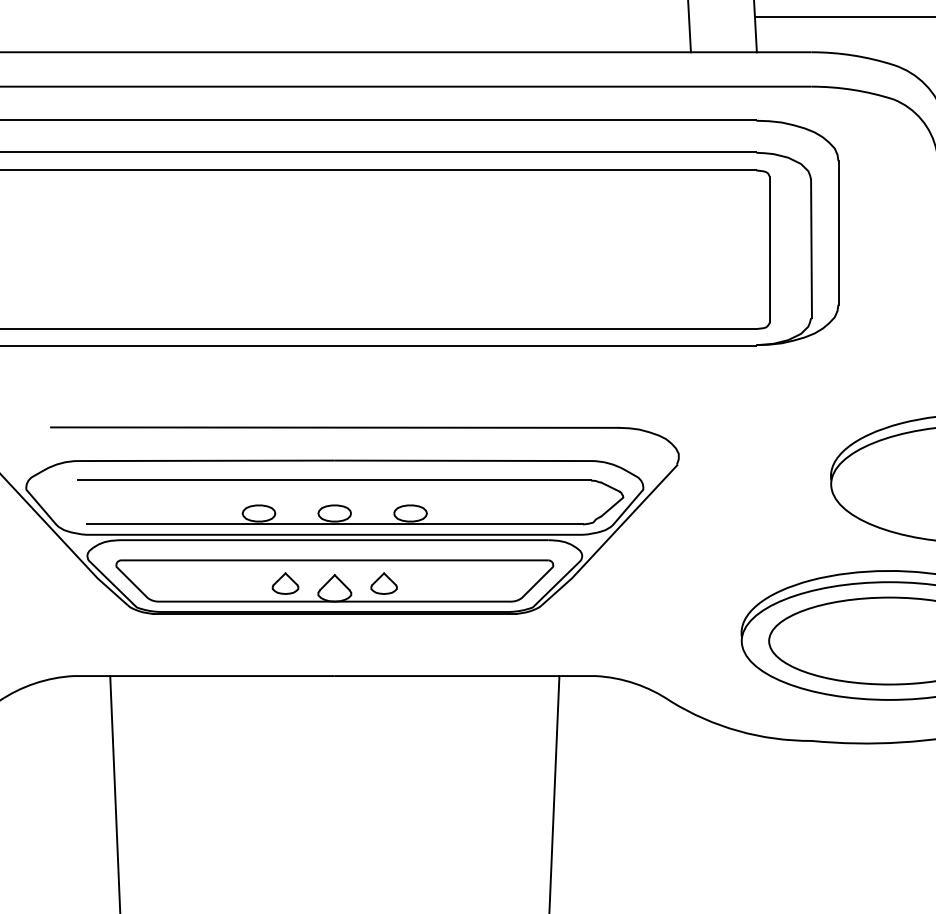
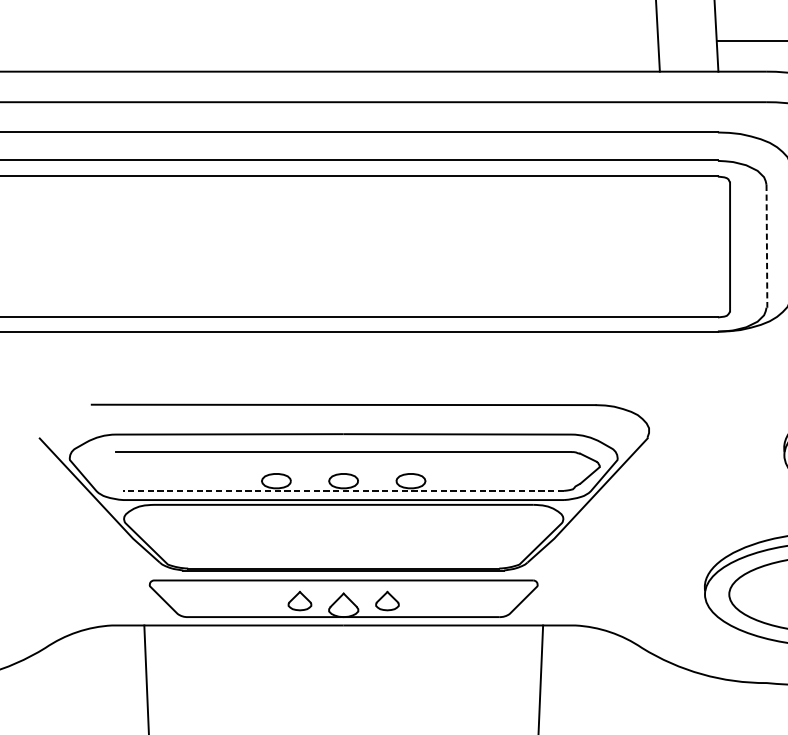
line: (811, 249) -> (766, 246), solid -> dashed
line: (334, 524) -> (343, 490), solid -> dashed
part: (334, 580) -> (343, 598), moved

